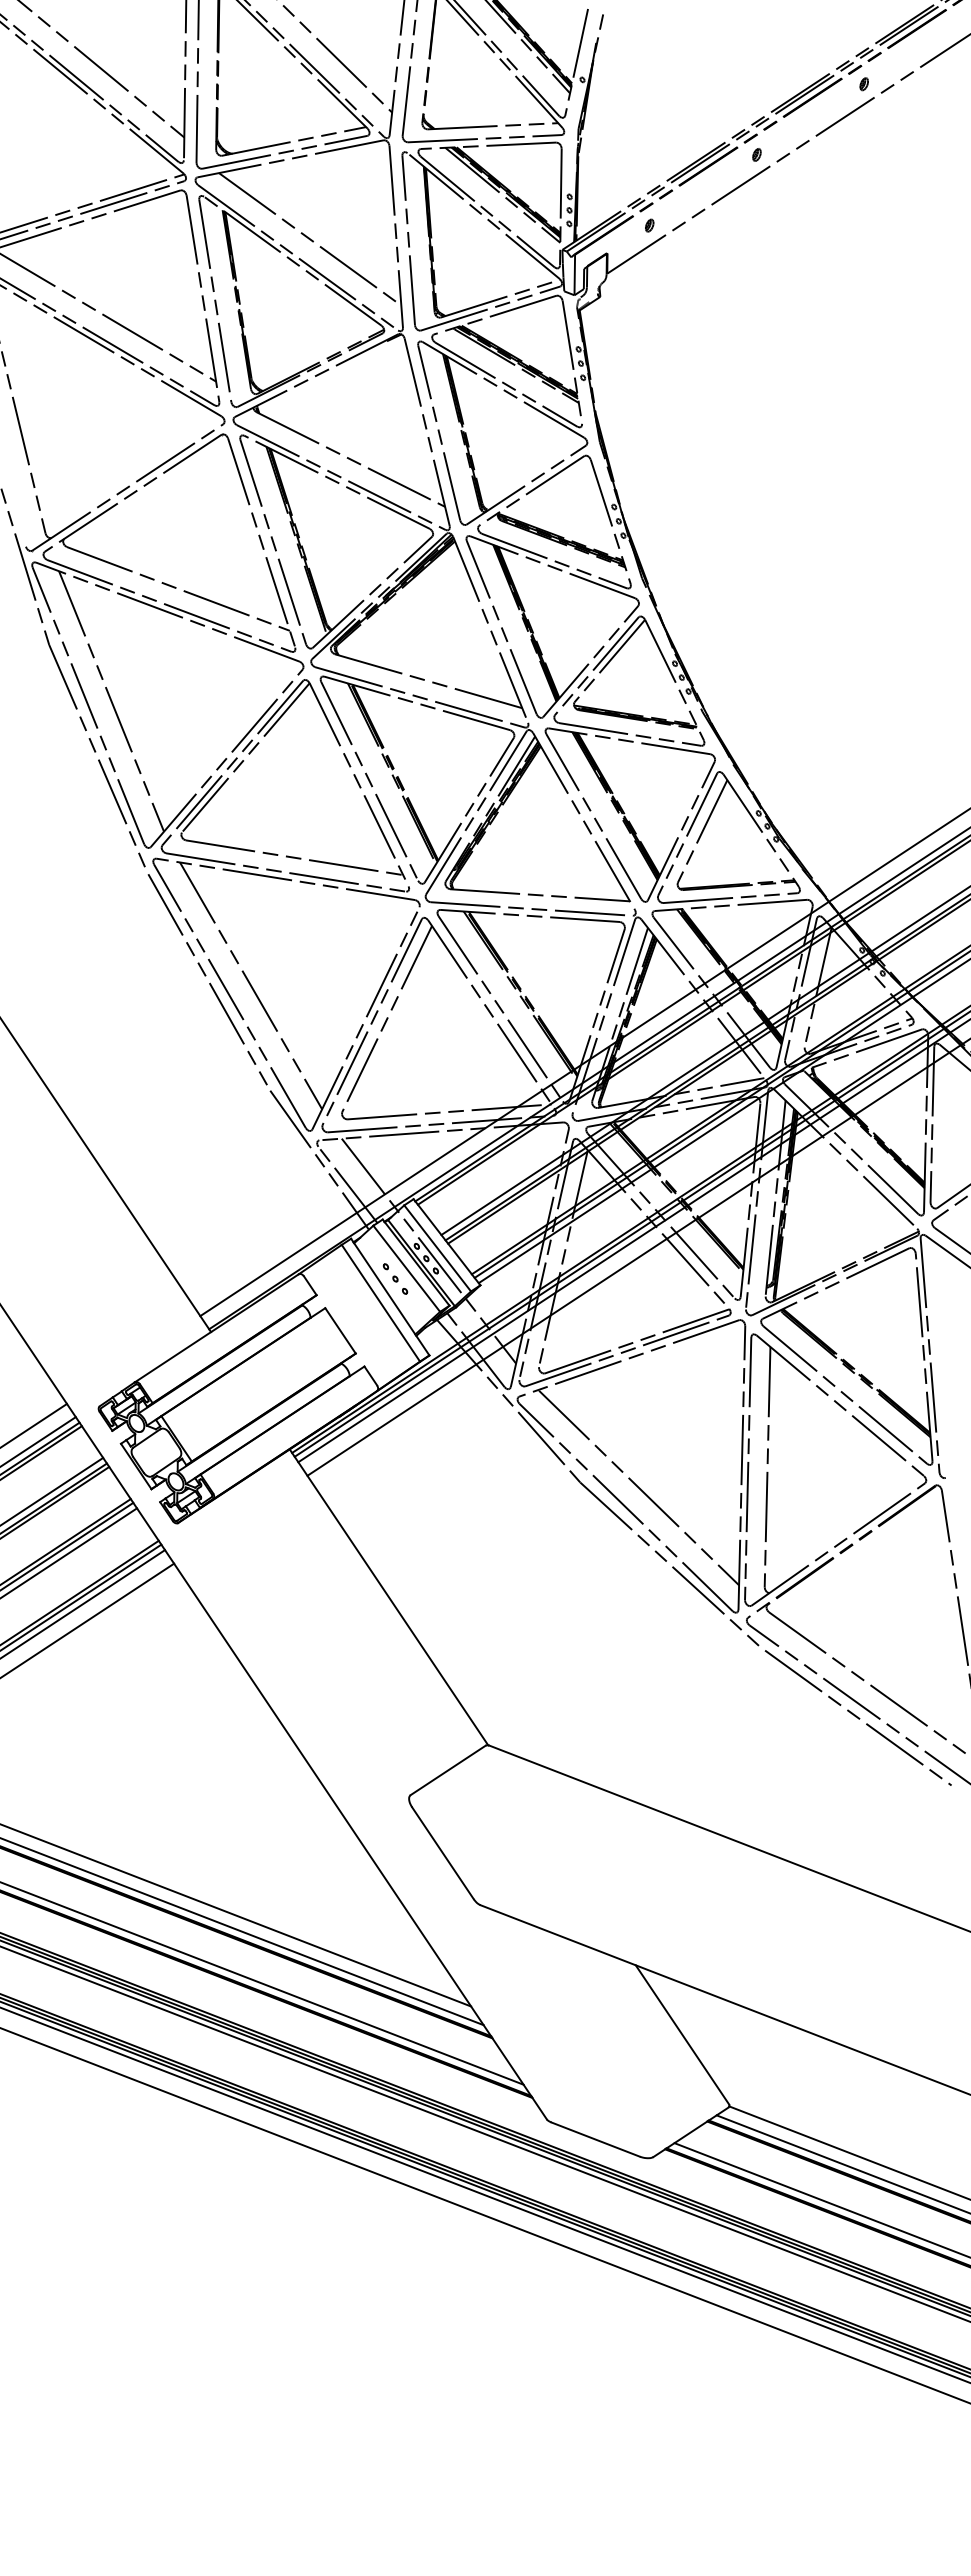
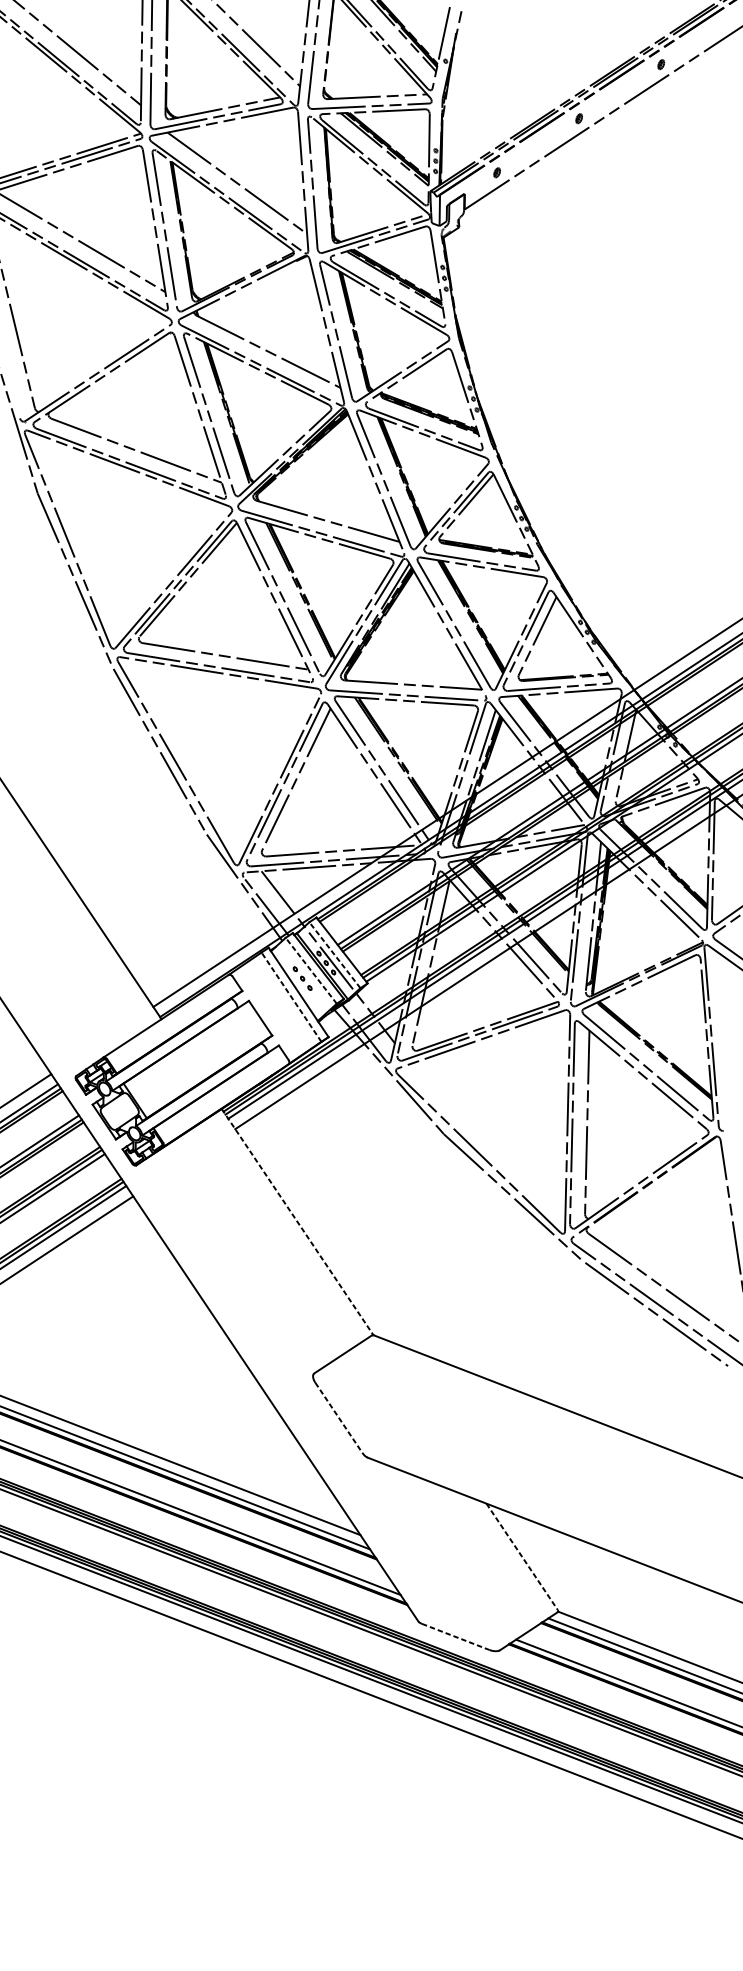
line: (111, 701) -> (85, 536), removed
line: (251, 985) -> (192, 754), removed
line: (437, 1248) -> (334, 955), solid -> dashed
line: (406, 1268) -> (311, 970), solid -> dashed
line: (380, 1302) -> (291, 996), solid -> dashed
line: (639, 1487) -> (489, 1138), removed
line: (389, 1597) -> (298, 1222), solid -> dashed
line: (443, 1853) -> (339, 1418), solid -> dashed
line: (682, 2034) -> (522, 1556), solid -> dashed
line: (596, 2139) -> (456, 1636), solid -> dashed

